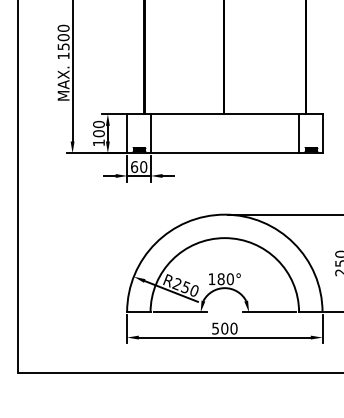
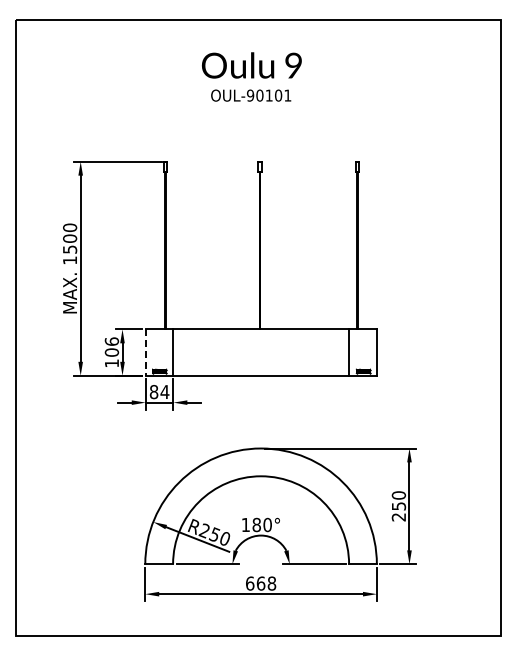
text: (98, 124) -> (111, 341), 100 -> 106
line: (127, 134) -> (145, 353), solid -> dashed
text: (139, 167) -> (159, 392), 60 -> 84
text: (225, 328) -> (261, 583), 500 -> 668

